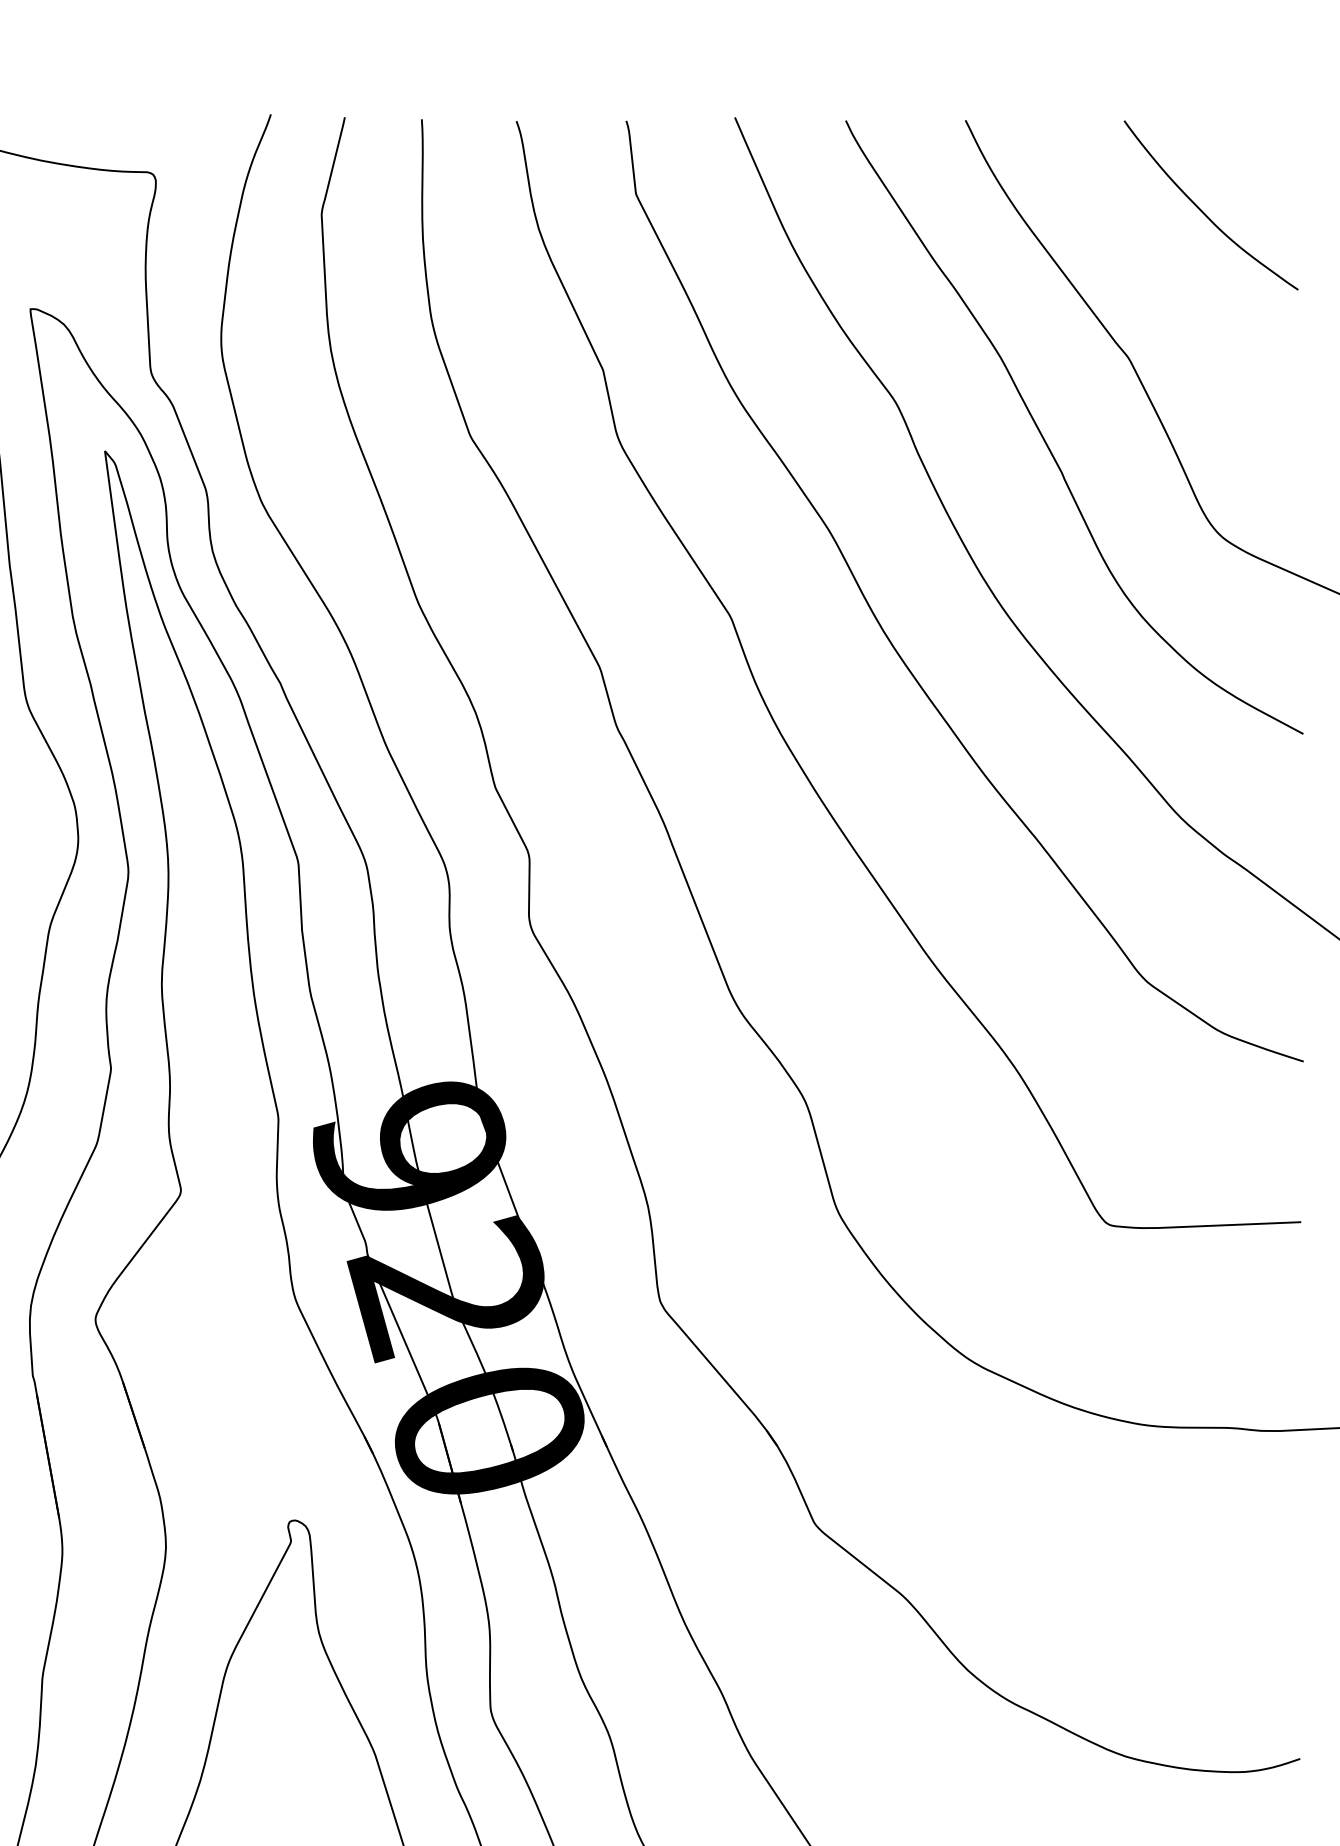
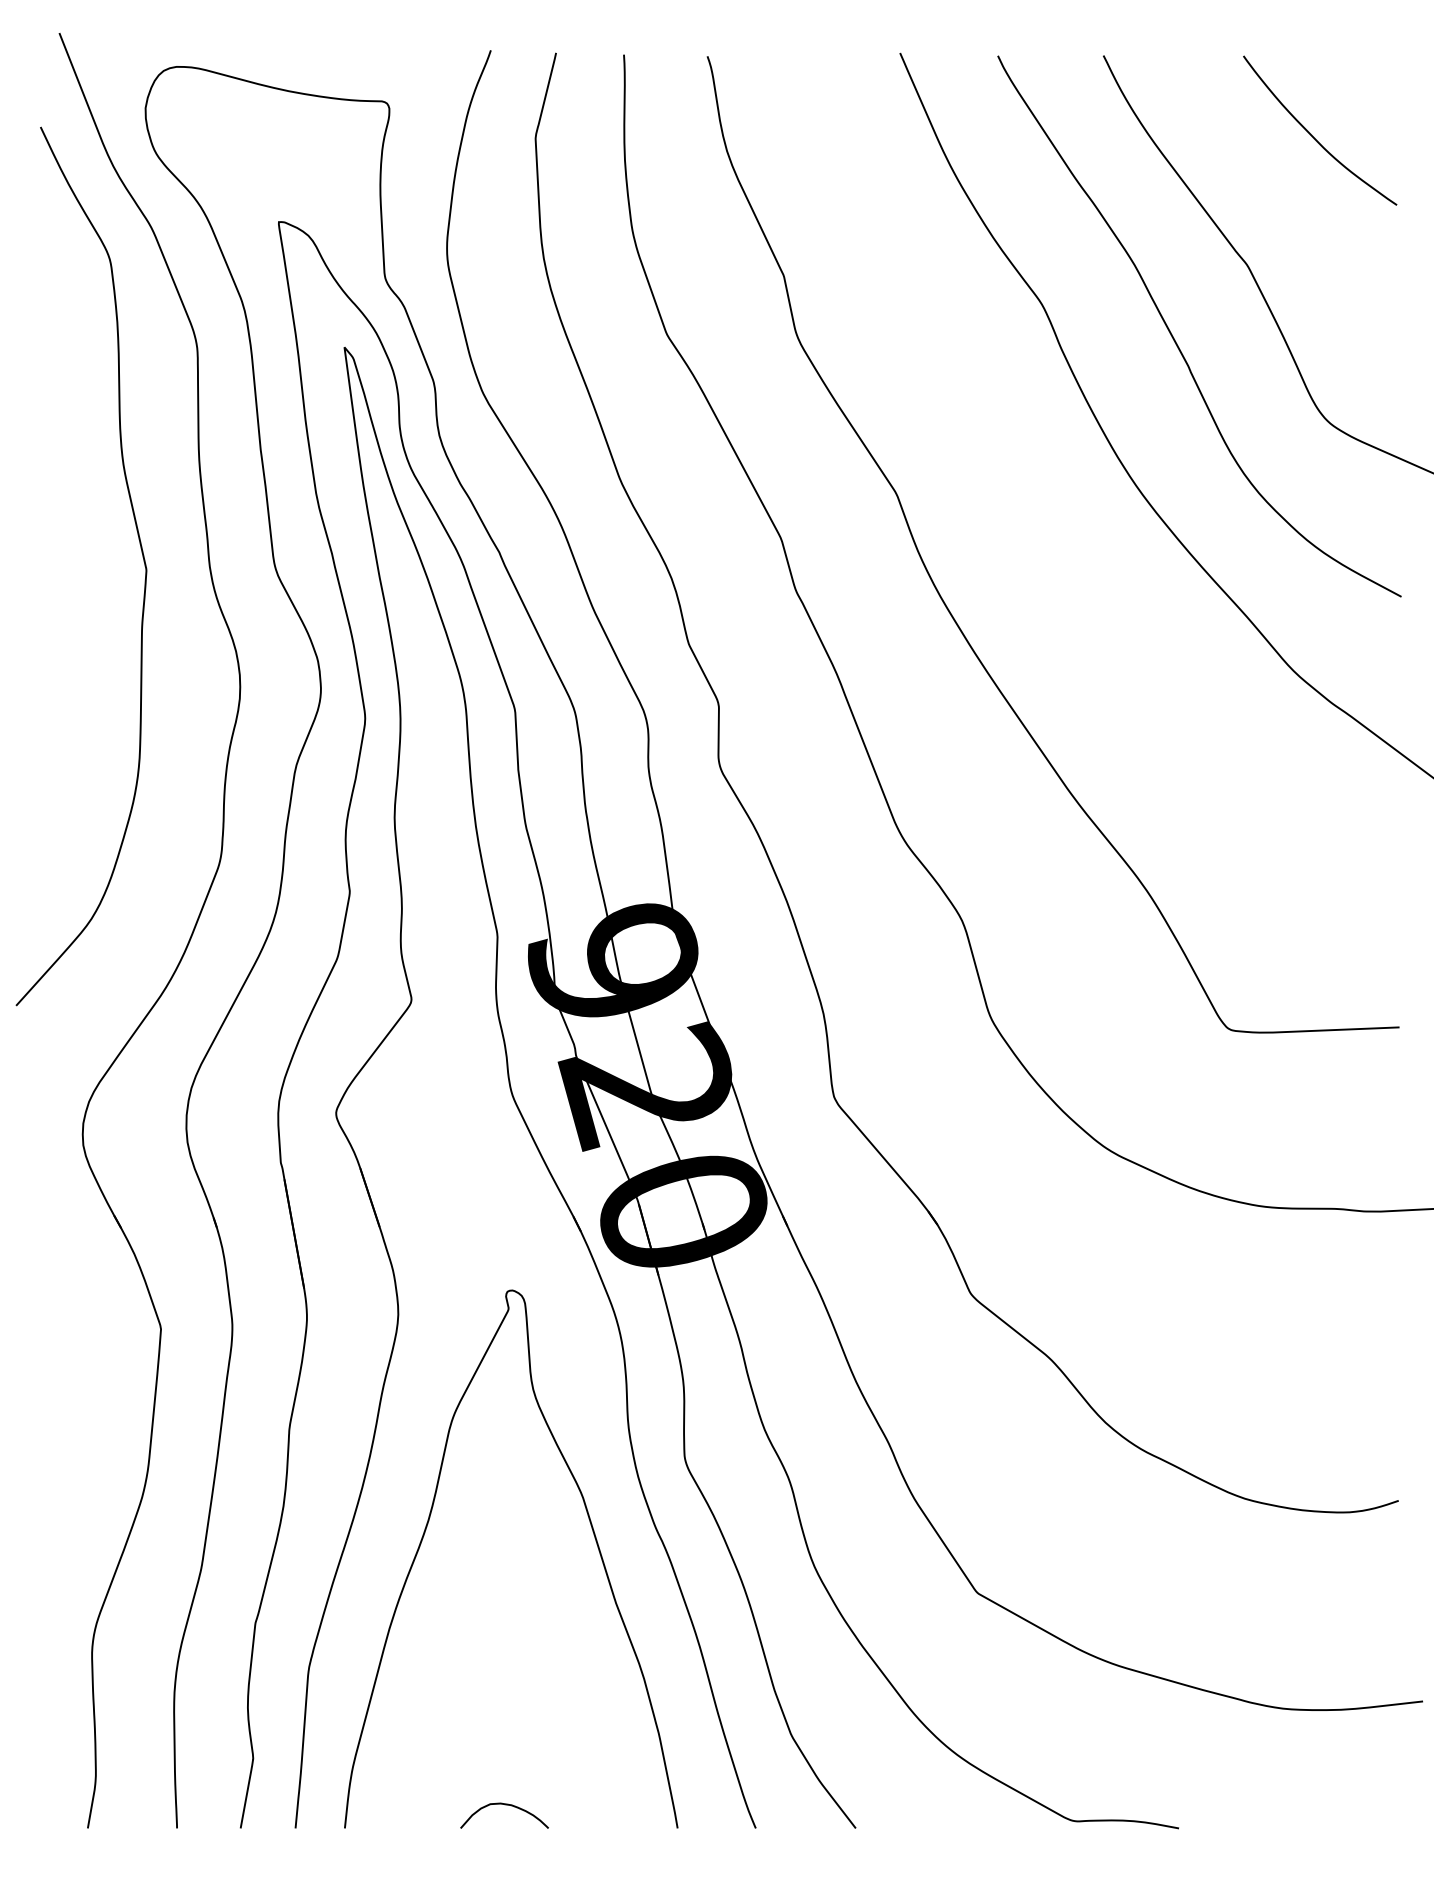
curve: (888, 636) -> (1035, 510), removed

